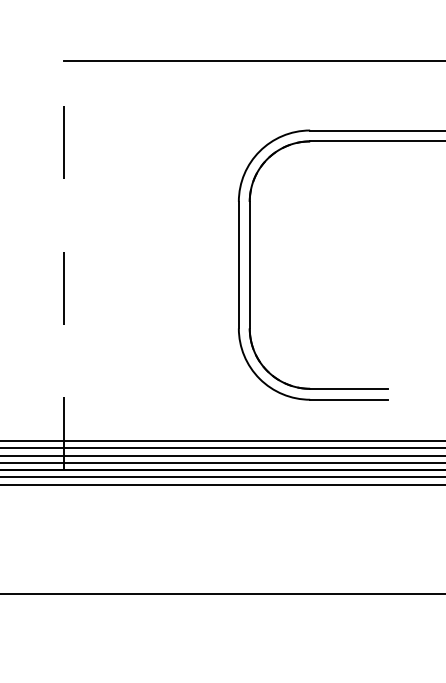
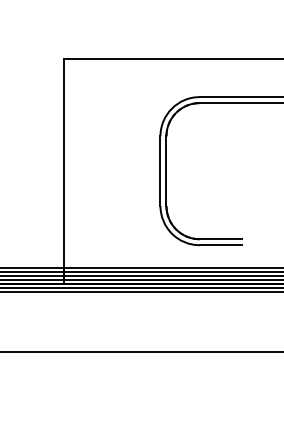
line: (64, 263) -> (64, 170), dashed -> solid

